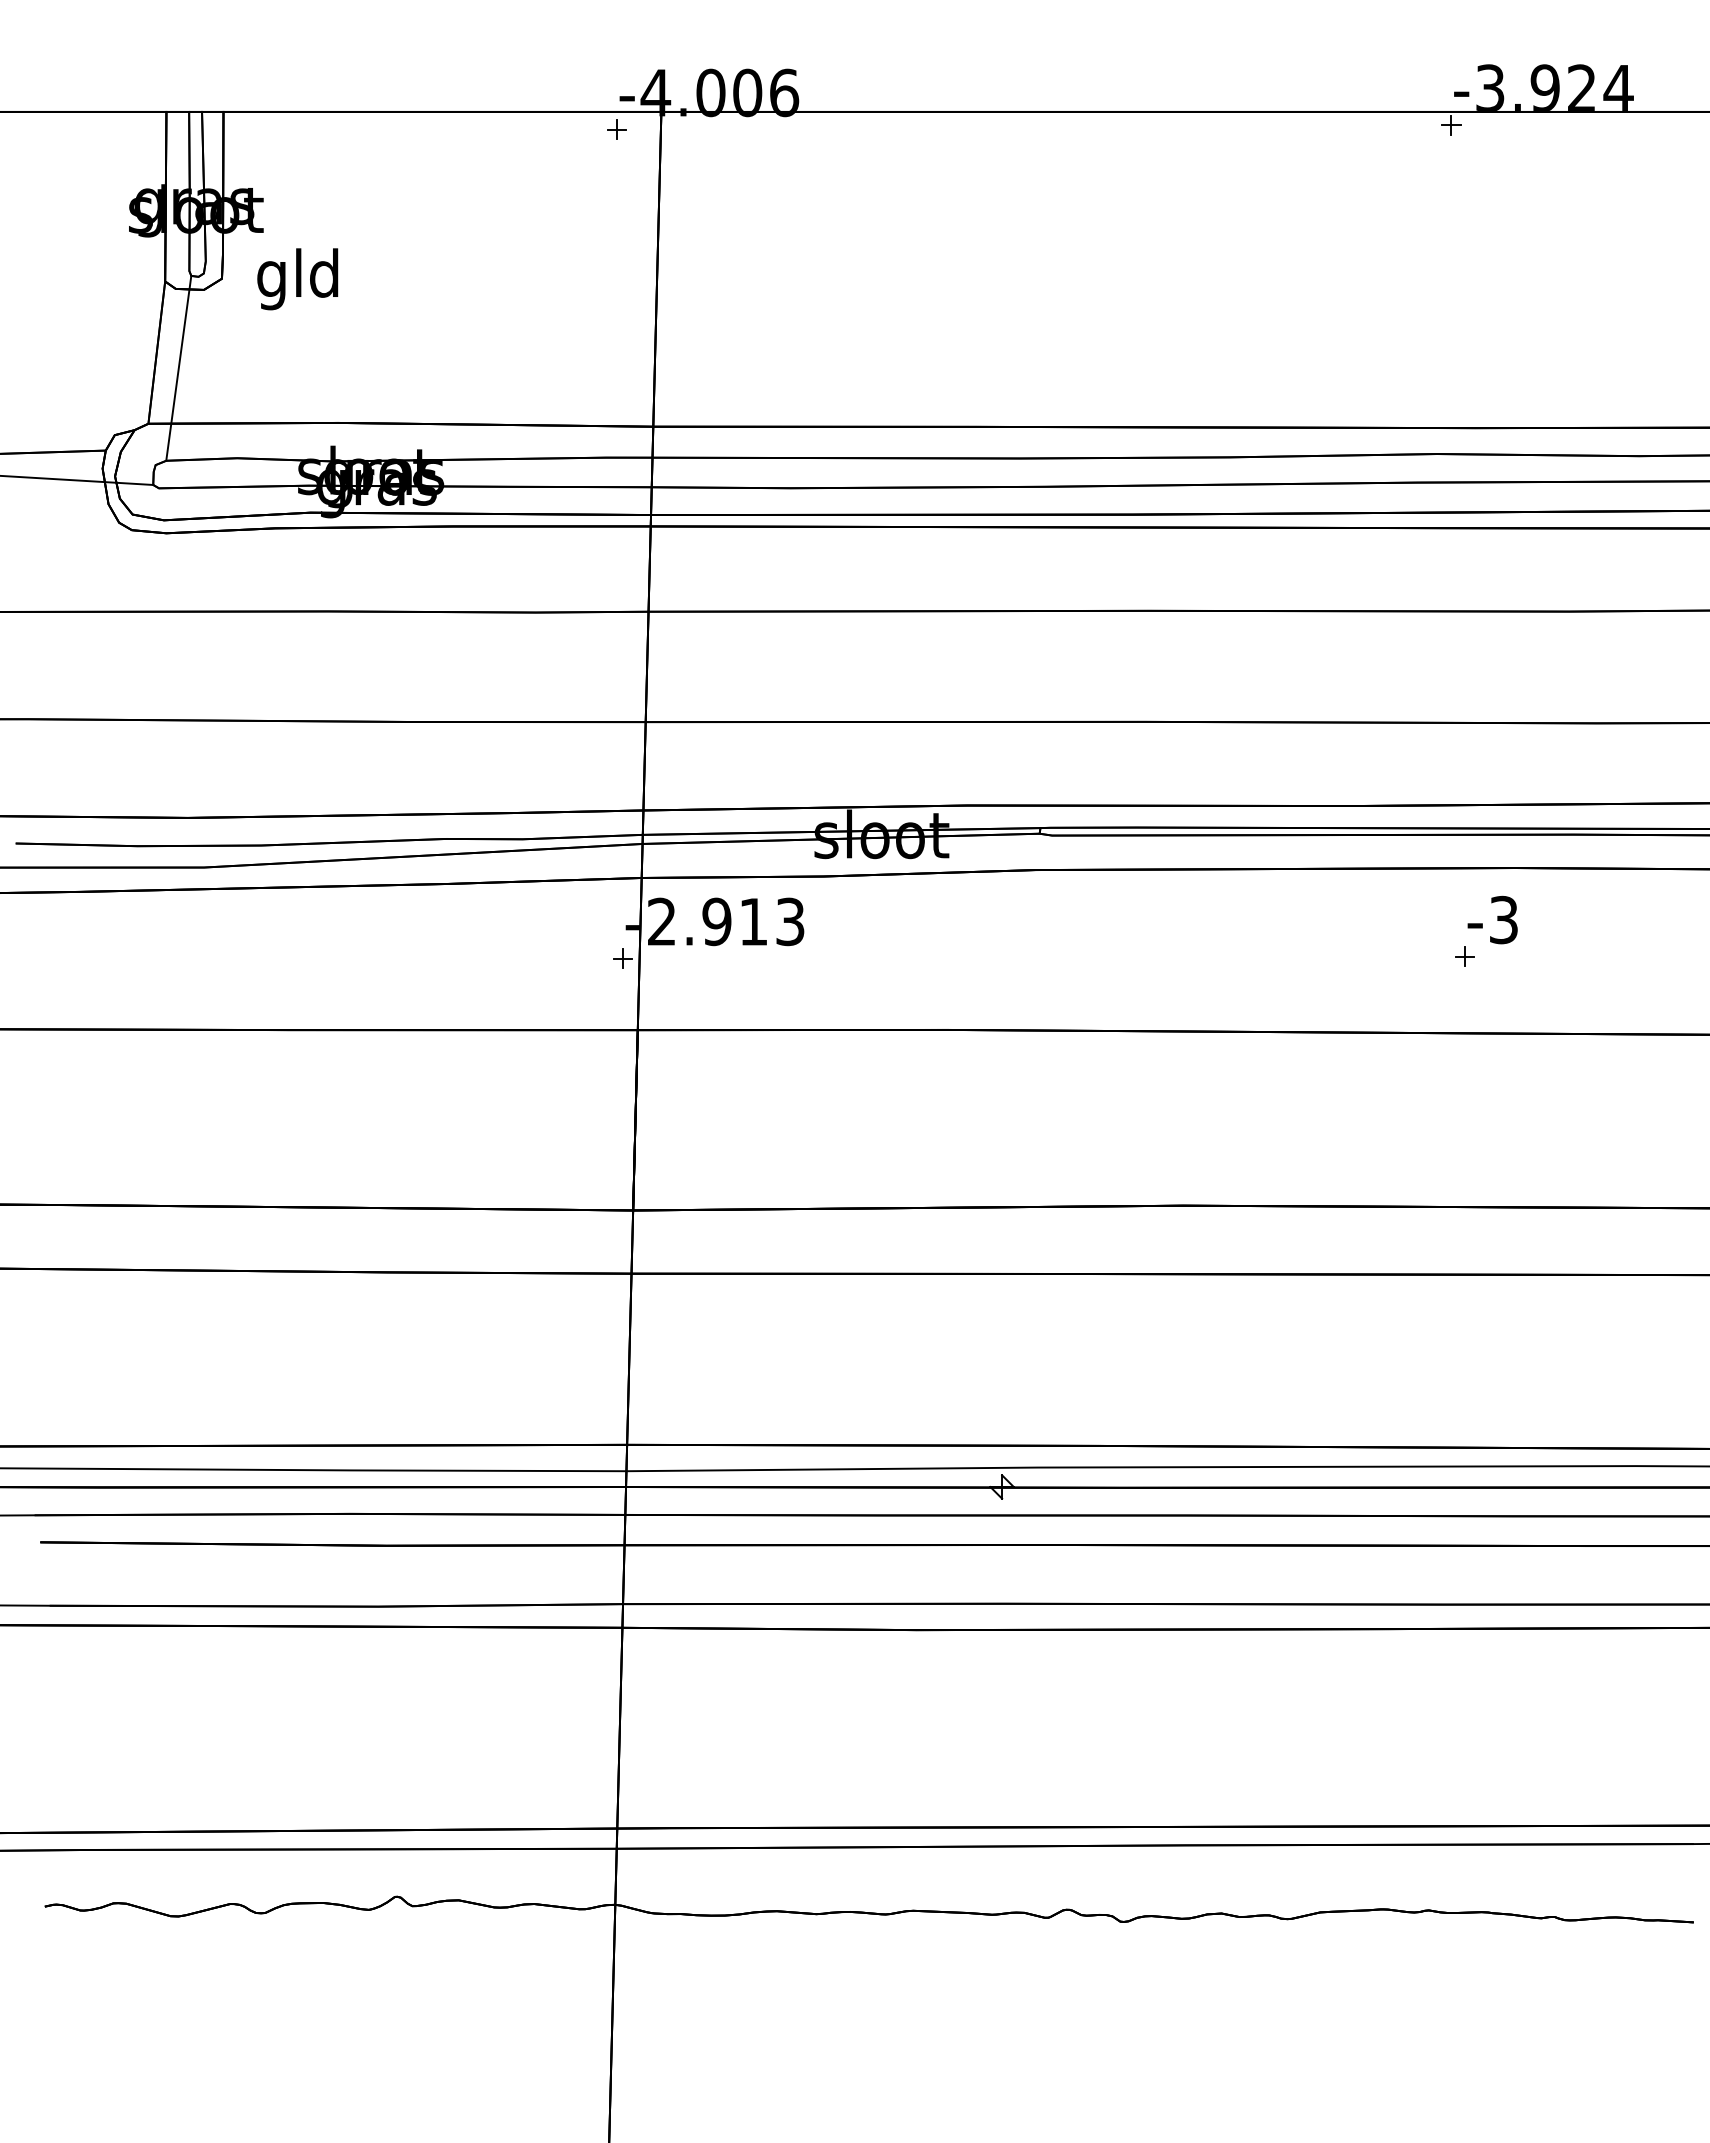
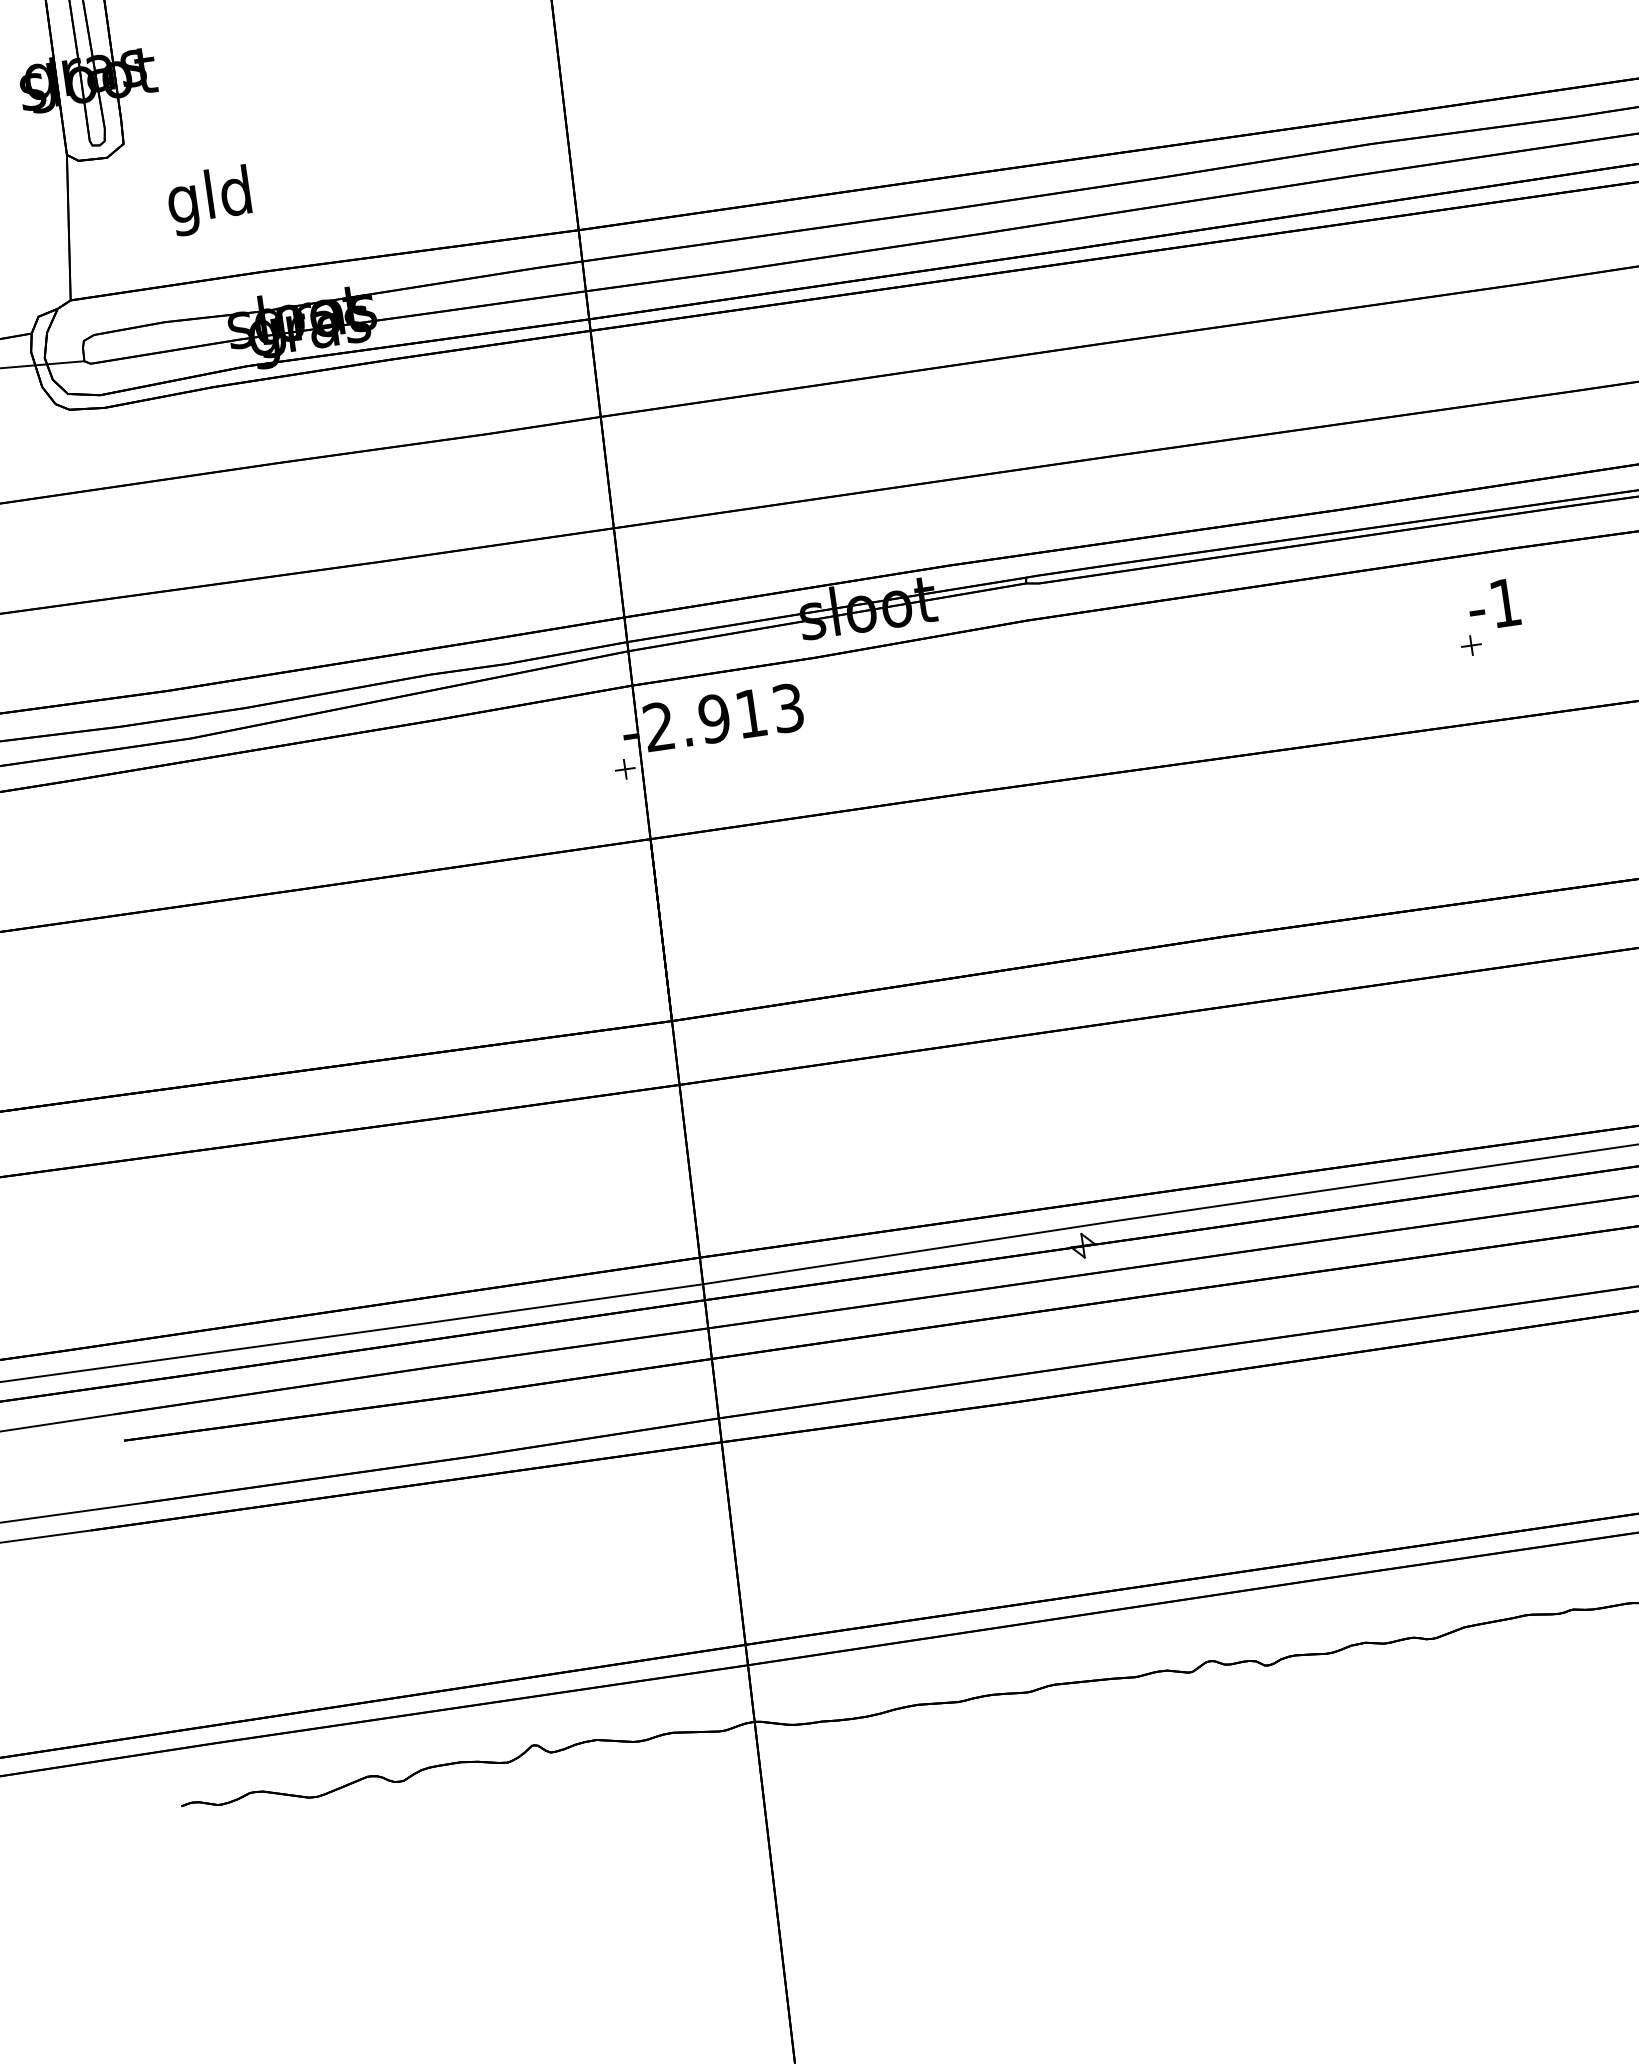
text: (297, 279) -> (209, 201), moved
line: (178, 367) -> (92, 239), removed
text: (1503, 919) -> (1504, 602), -3 -> -1

